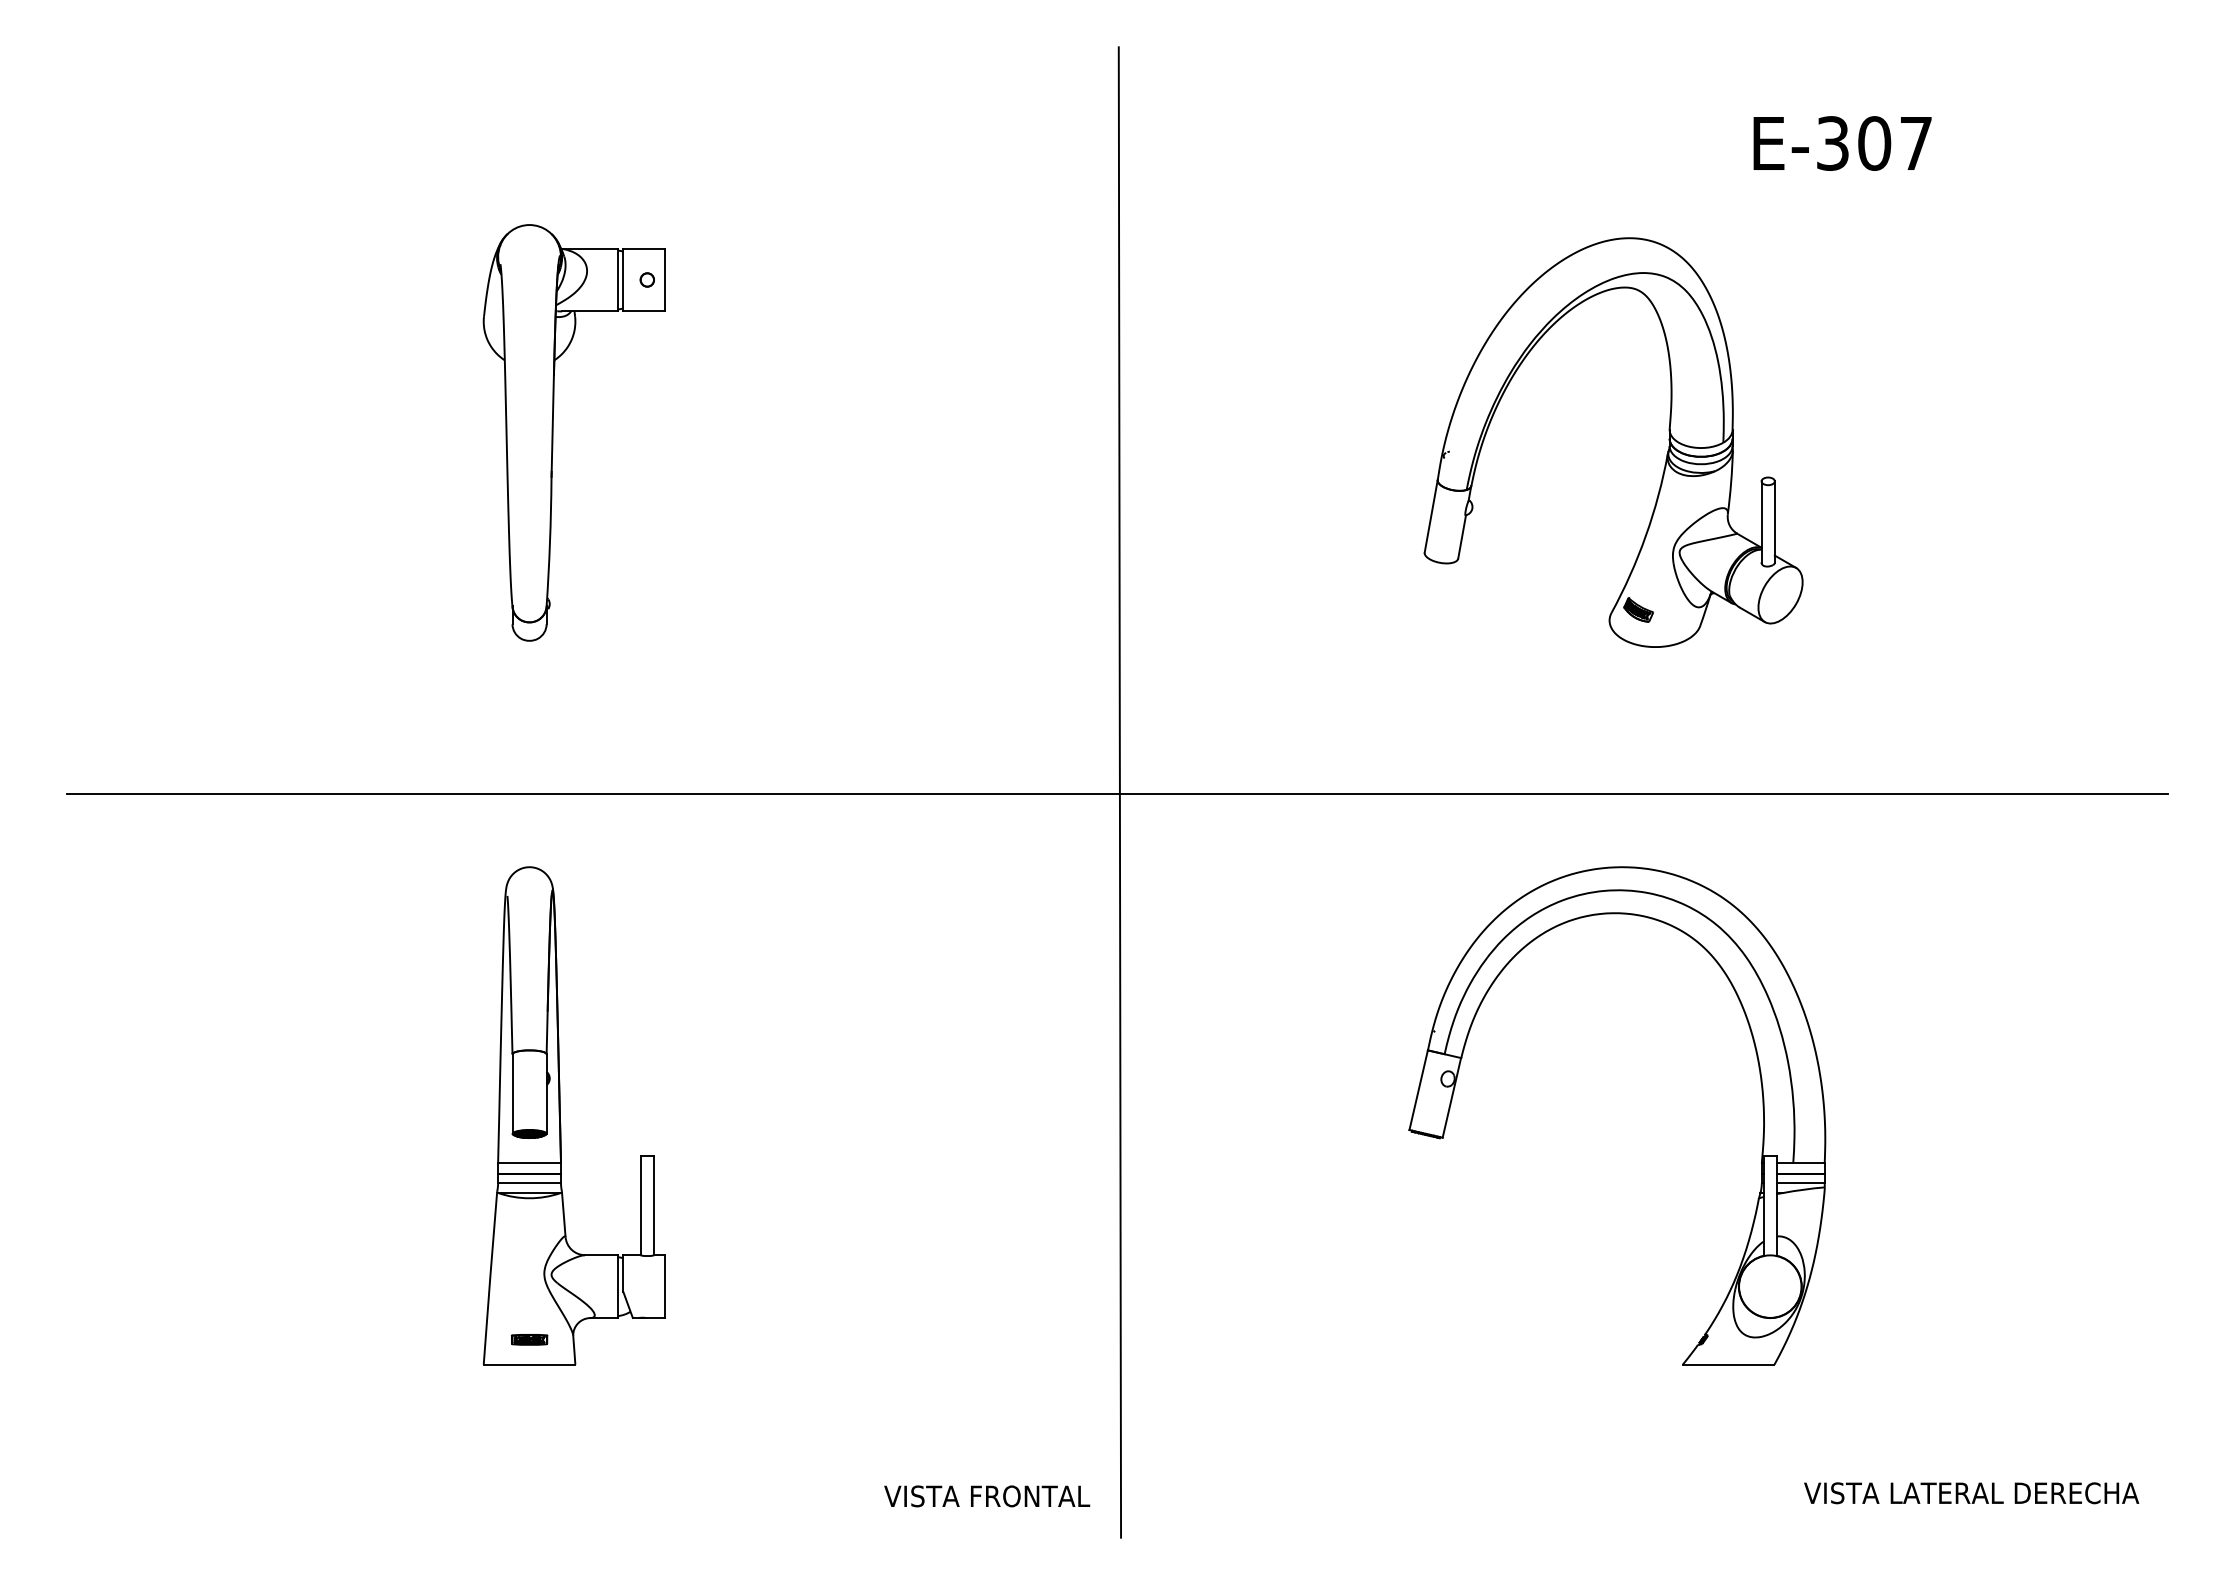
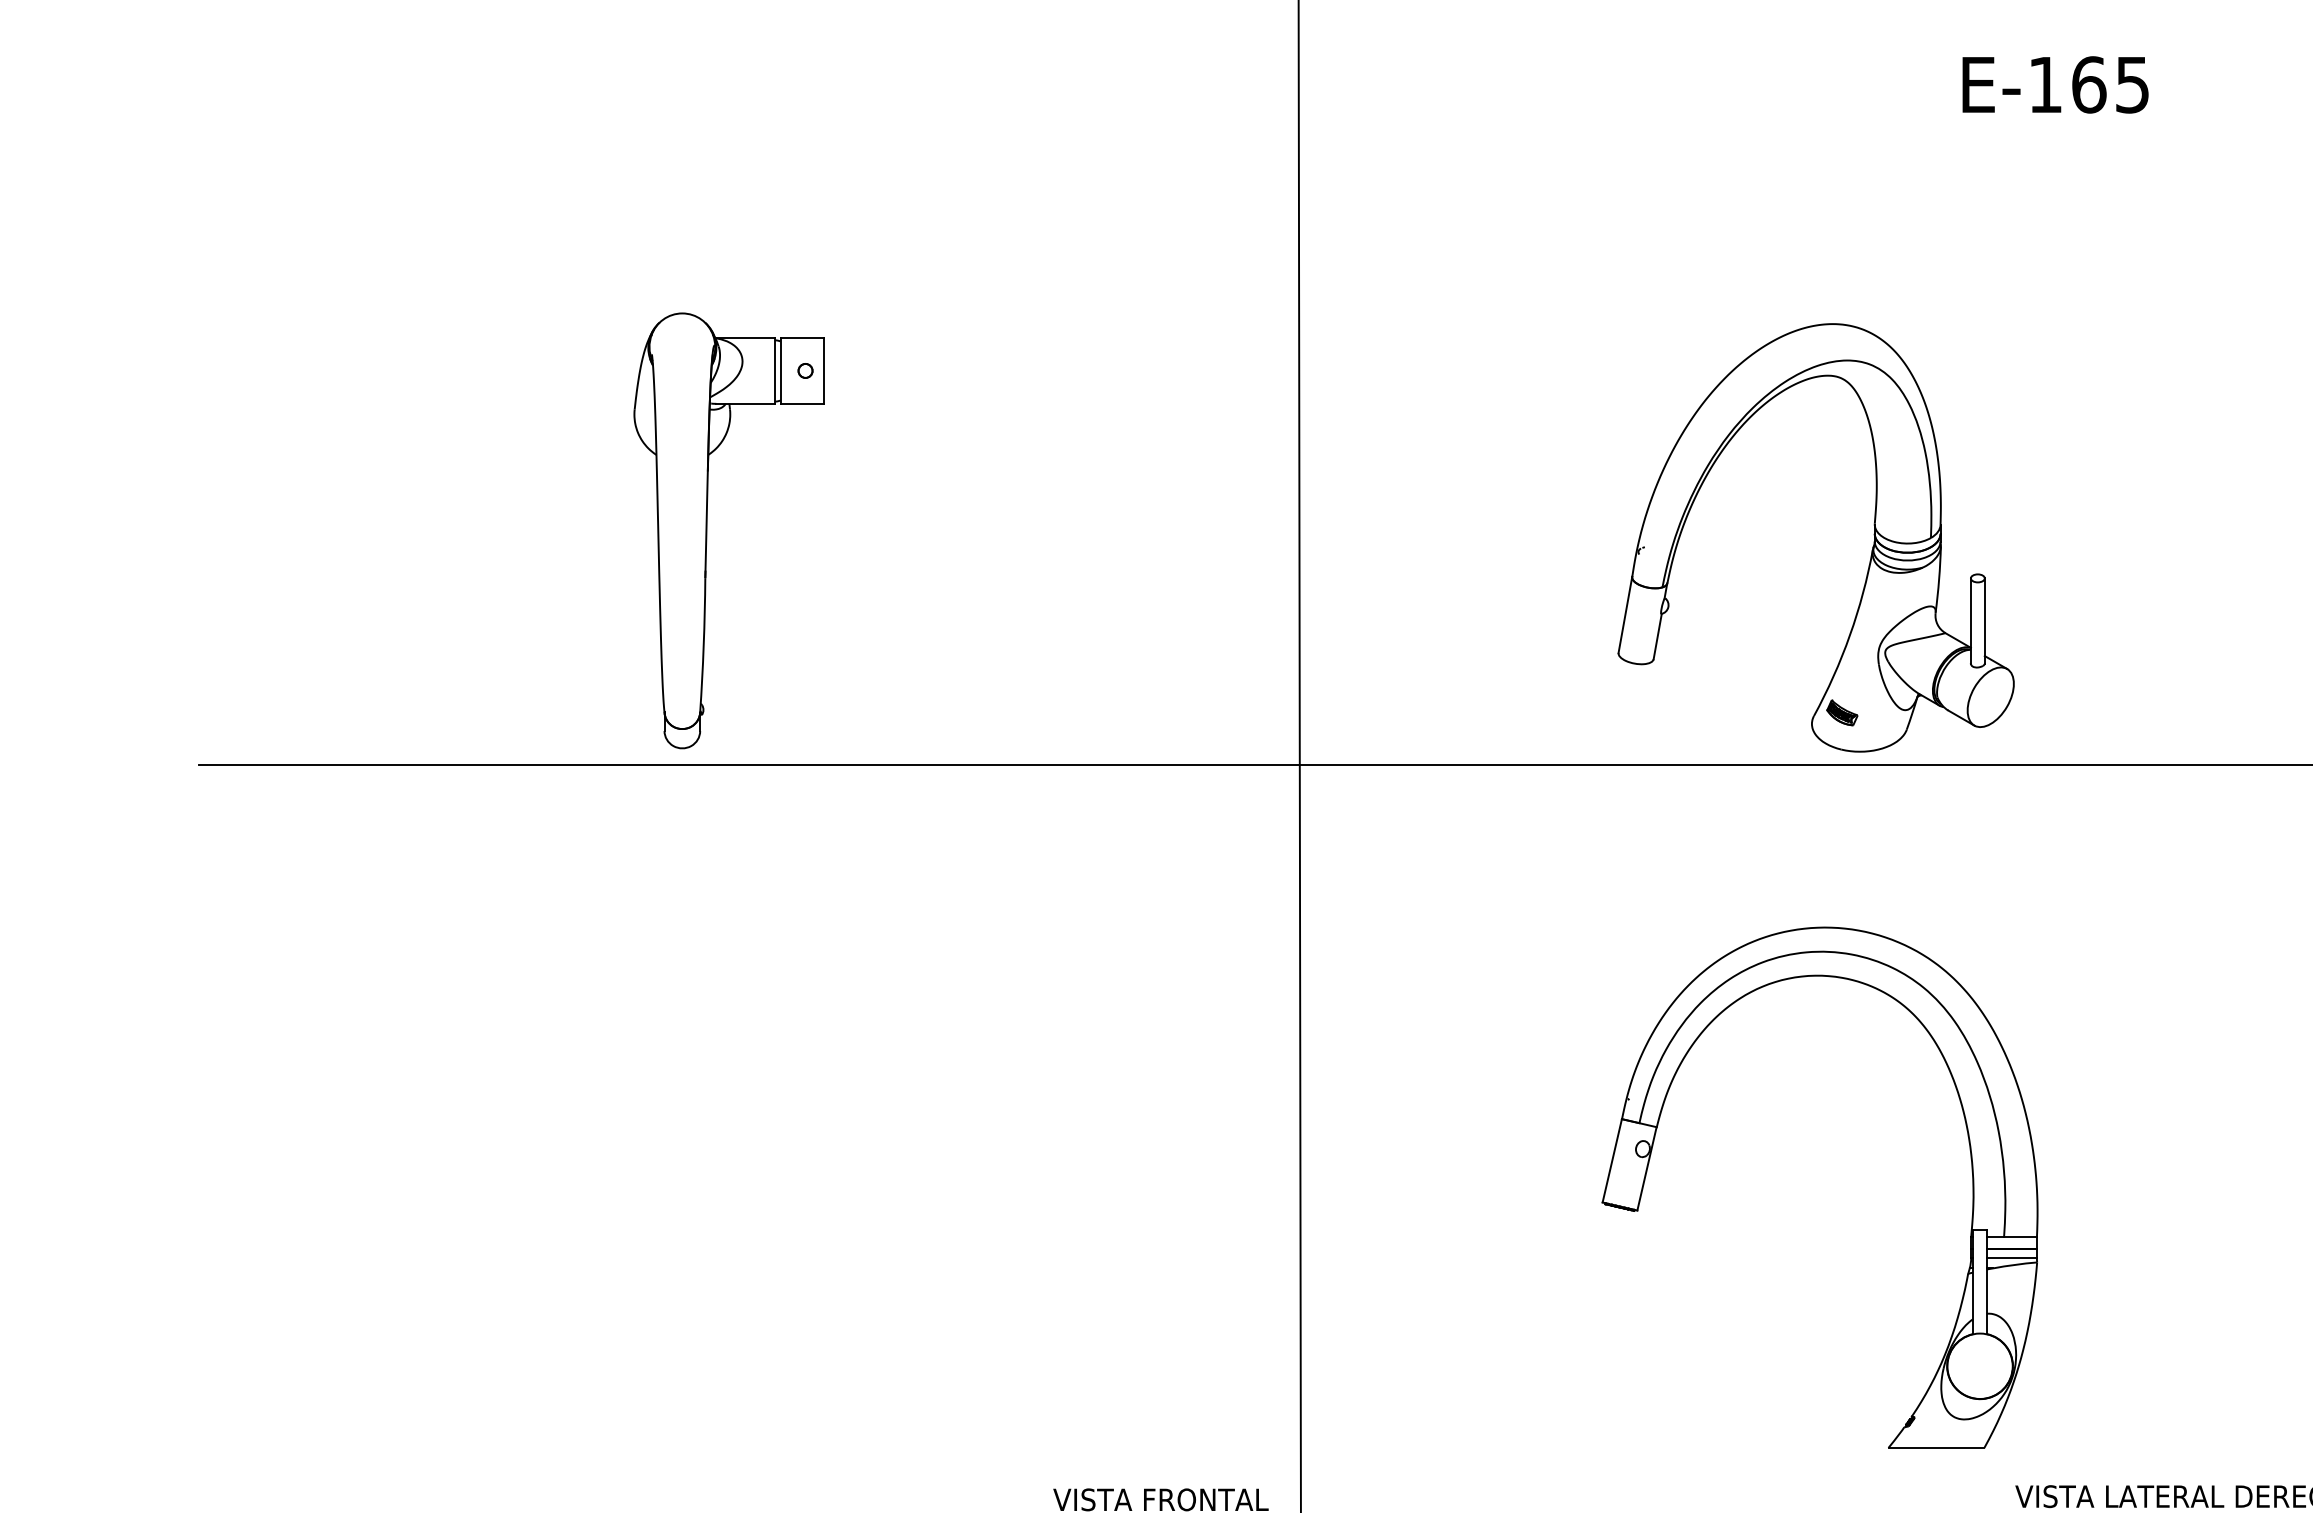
text: (1874, 143) -> (2089, 84), E-307 -> E-165
part: (553, 432) -> (707, 530), moved
part: (1666, 454) -> (1871, 550), moved
part: (1762, 1108) -> (1971, 1179), moved
part: (560, 1115) -> (714, 1101), removed

